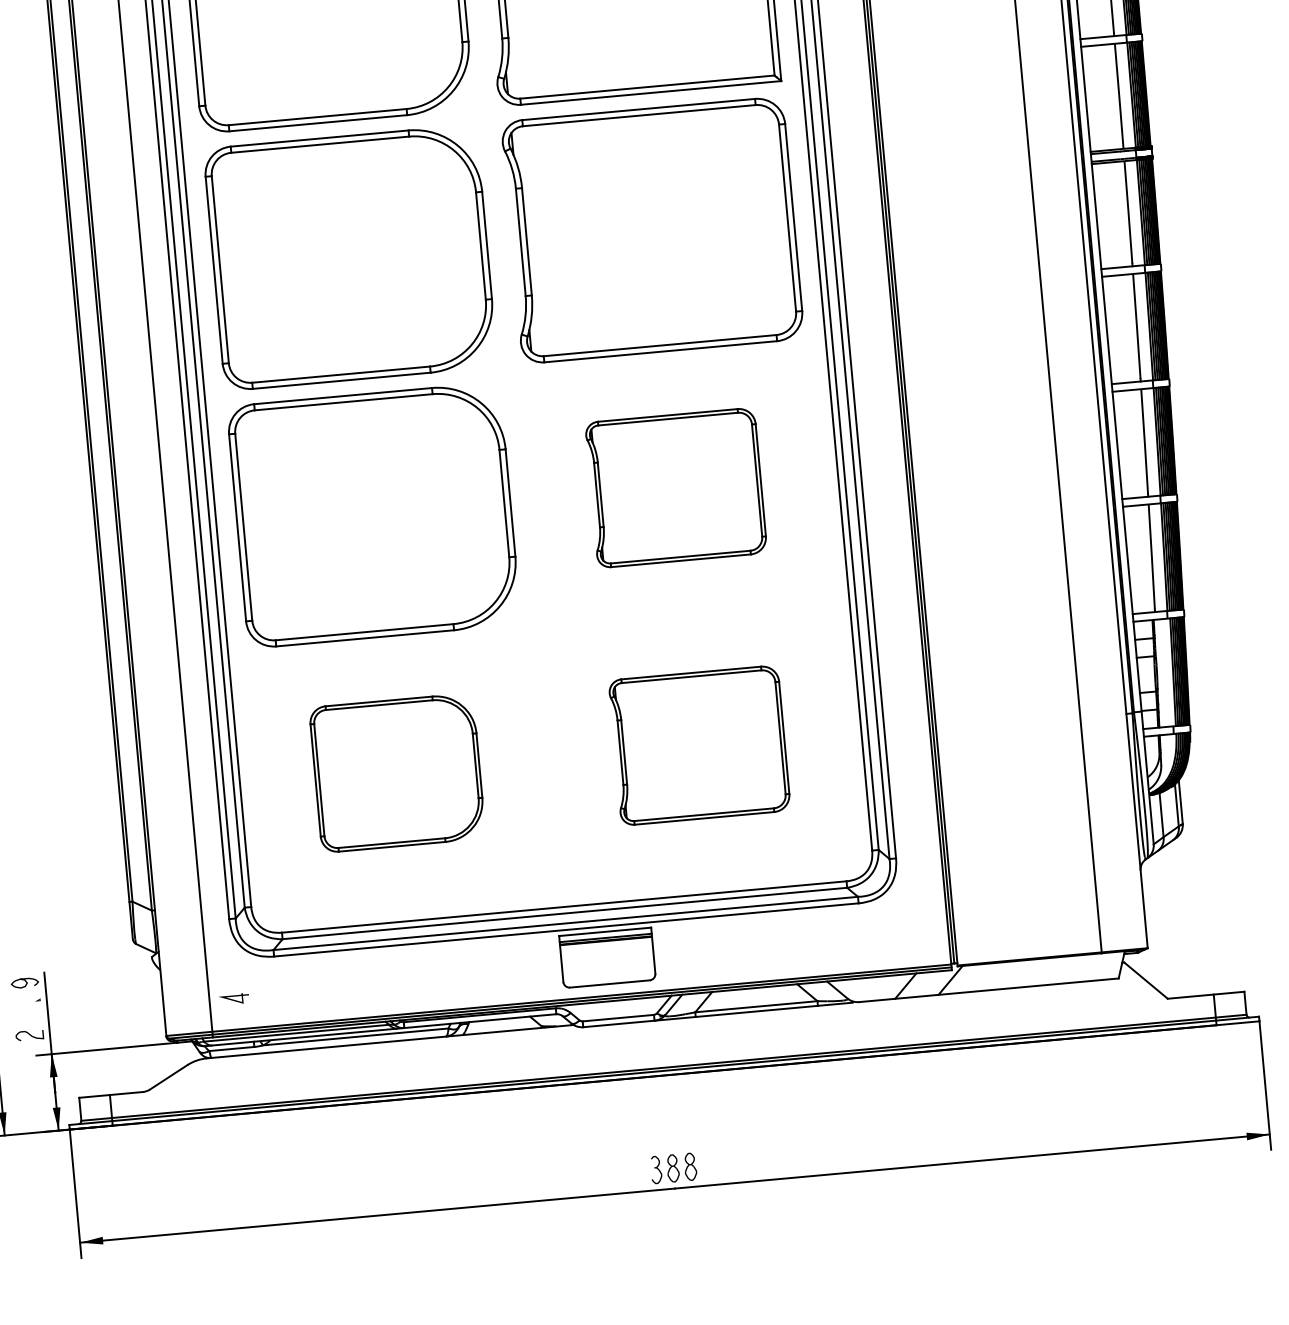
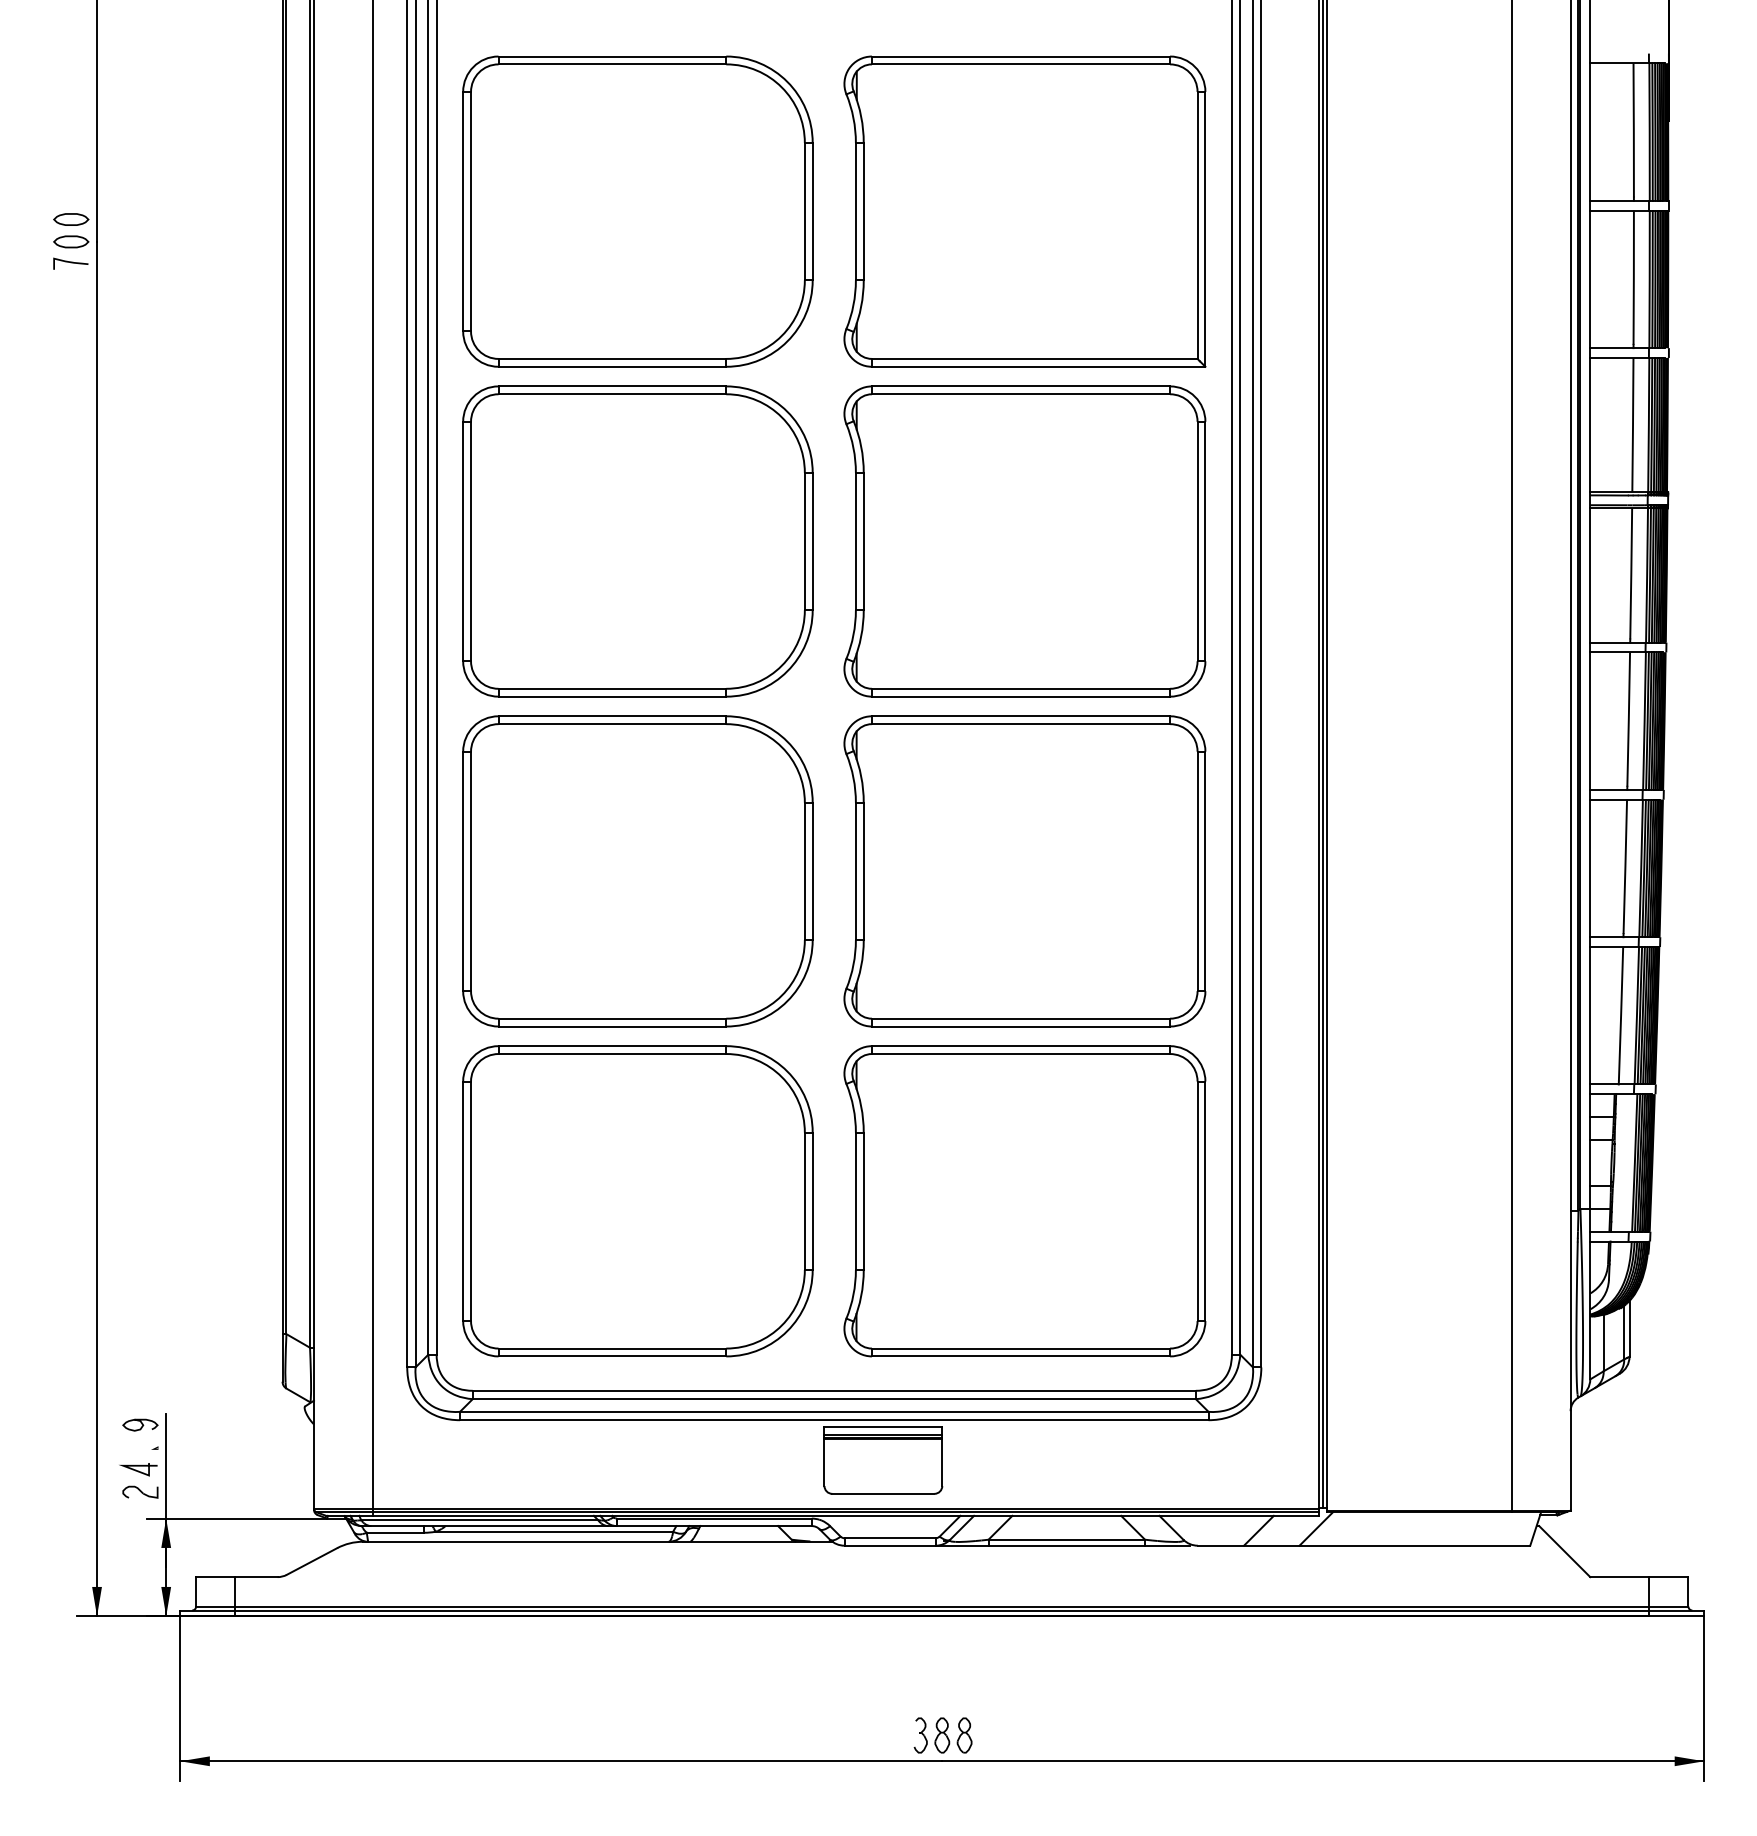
part: (675, 488) -> (1024, 871), size x1.67
part: (699, 745) -> (1024, 1201), size x1.67
part: (397, 773) -> (637, 1201), size x1.67
line: (234, 999) -> (138, 1470), moved

